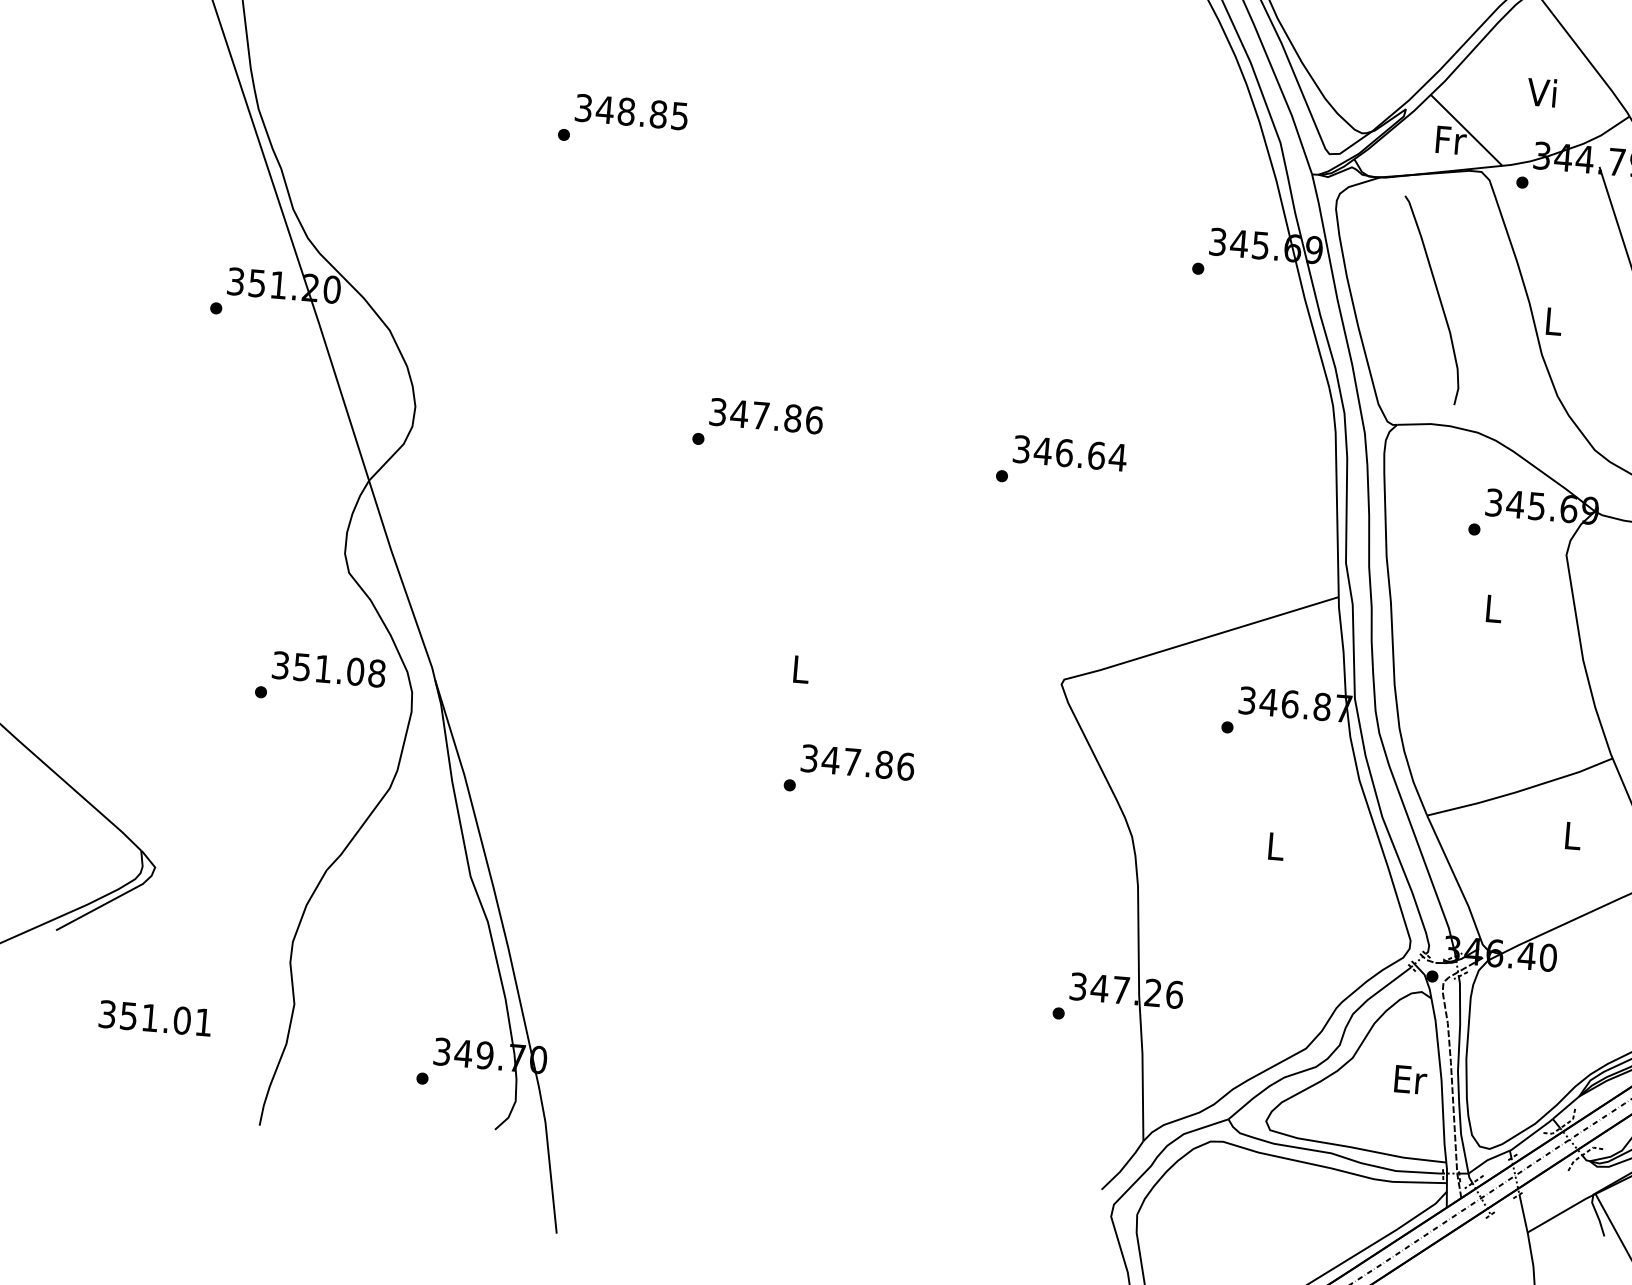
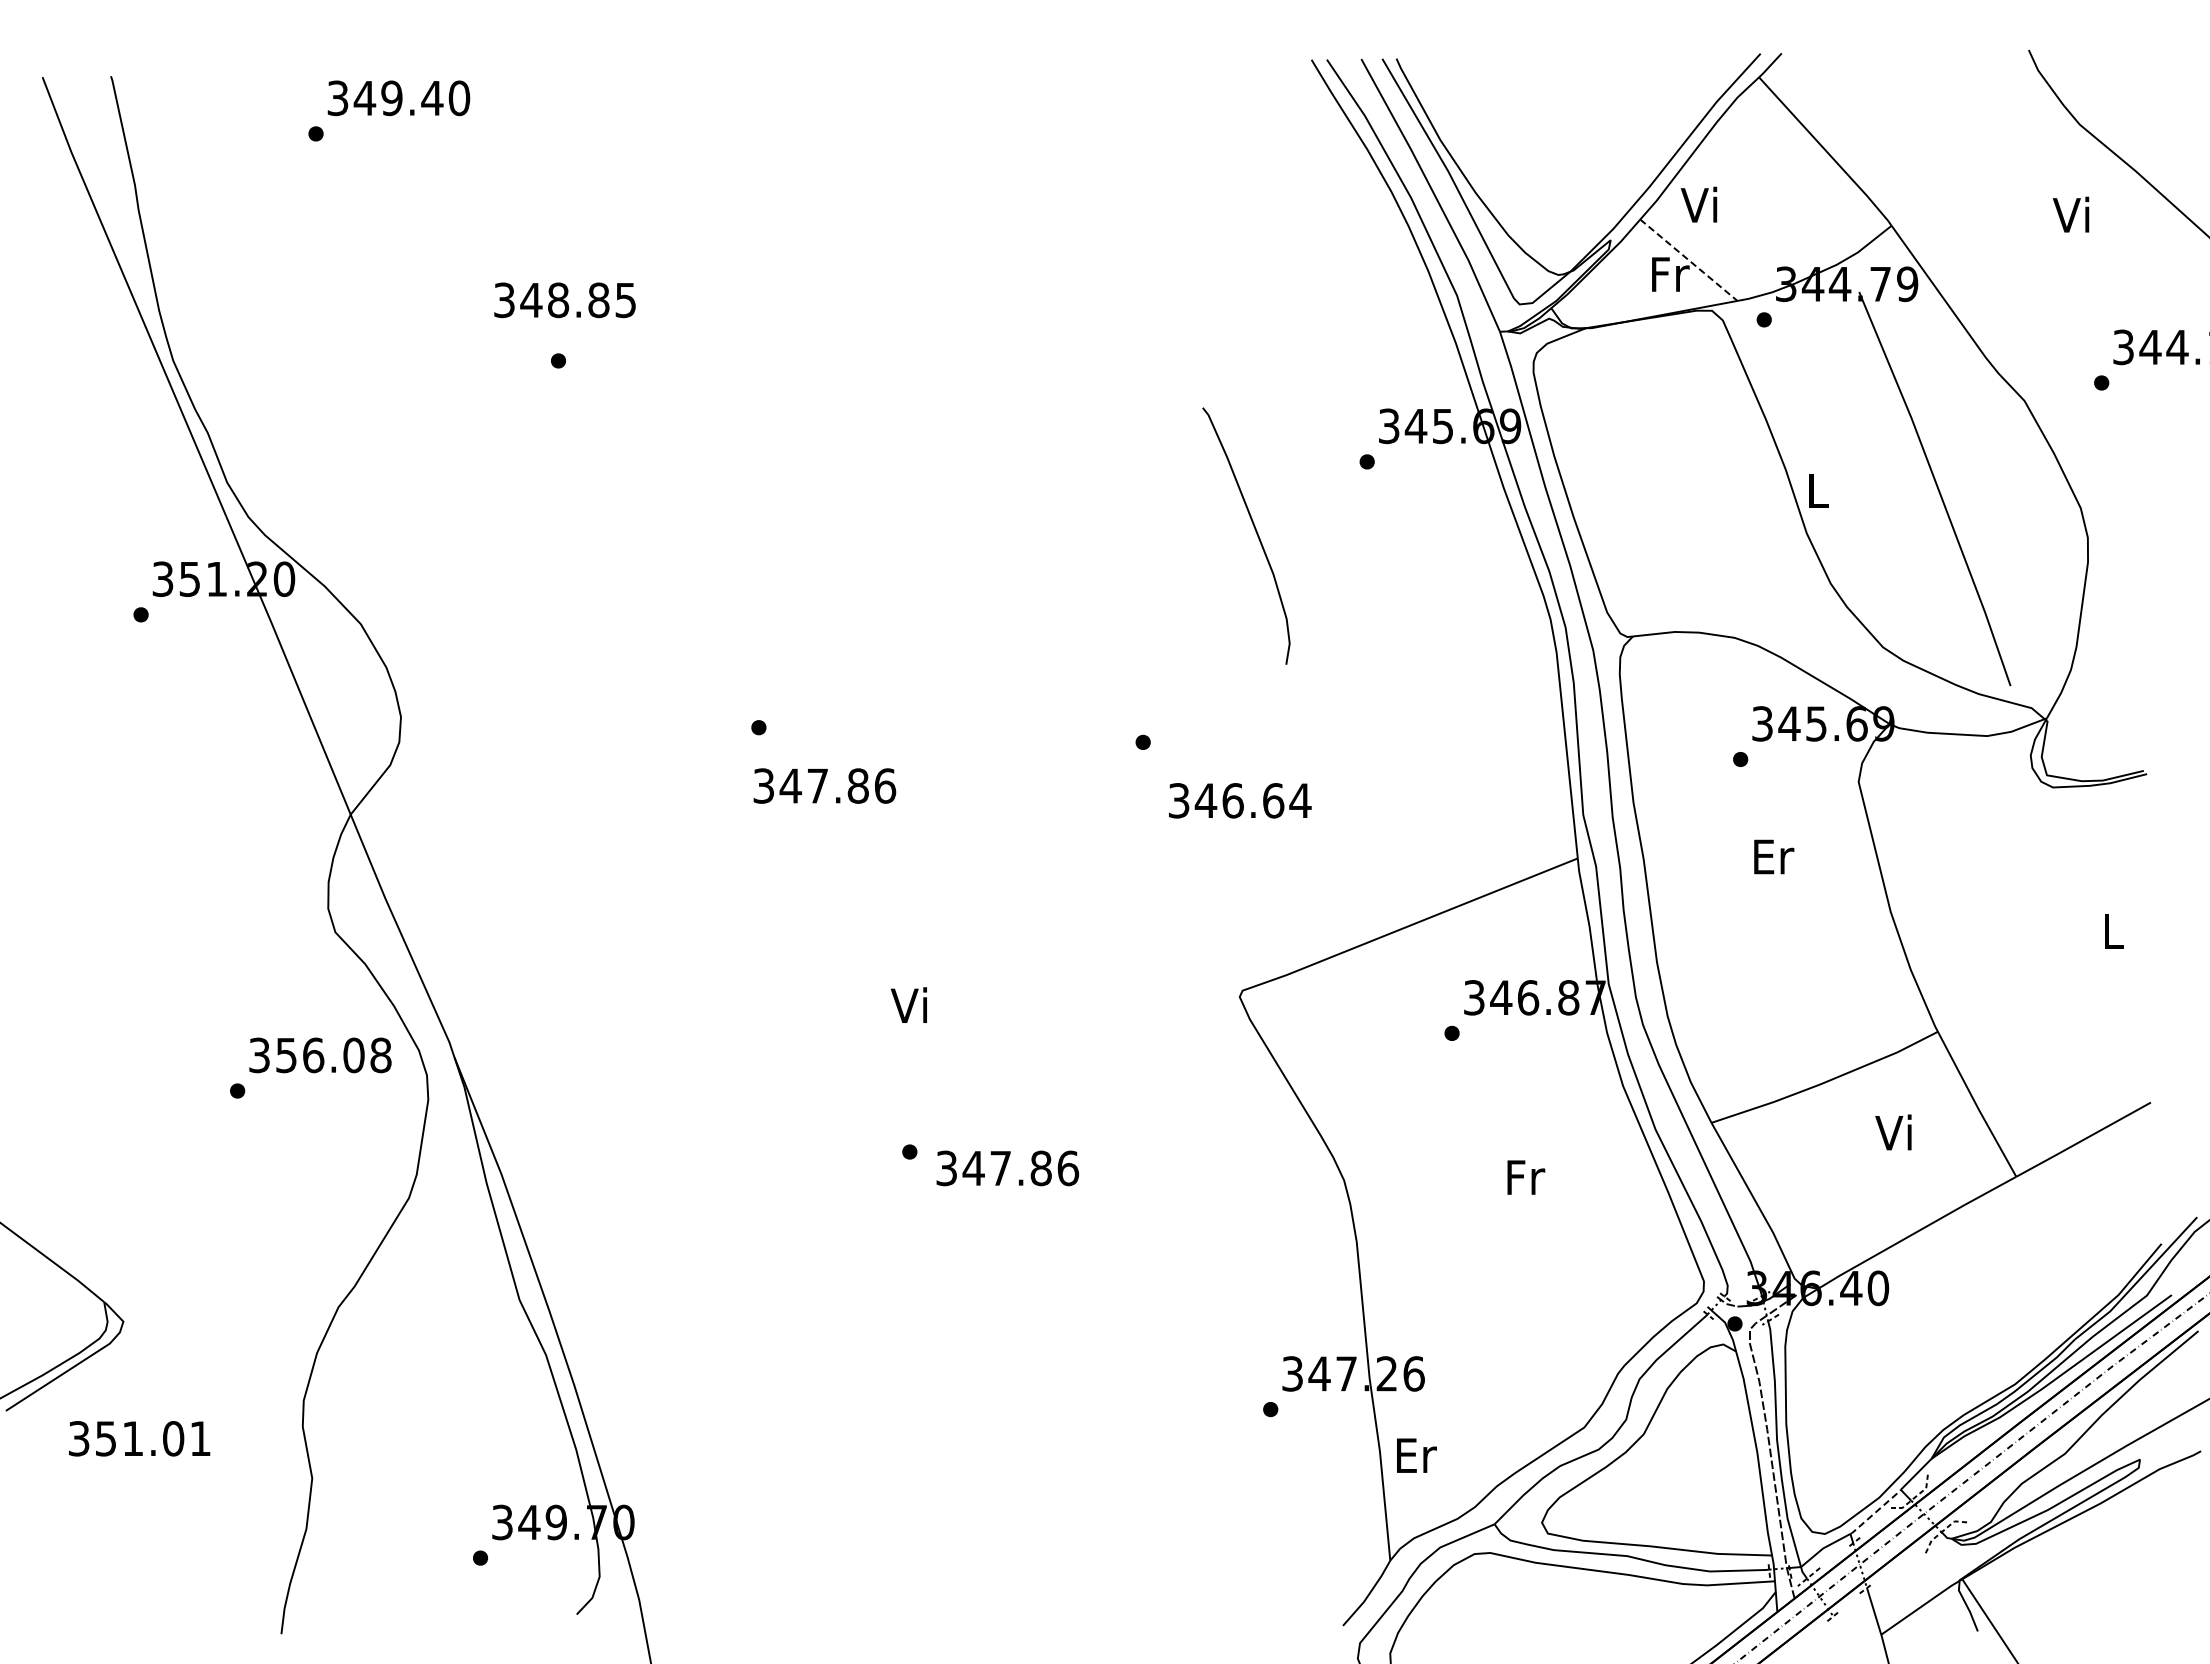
text: (1541, 92) -> (1698, 204), moved
text: (631, 112) -> (564, 300), moved
line: (1467, 130) -> (1689, 260), solid -> dashed
curve: (1438, 298) -> (1255, 532), moved
text: (766, 415) -> (824, 785), moved
text: (1070, 453) -> (1240, 800), moved
text: (1494, 608) -> (1774, 856), L -> Er
text: (798, 668) -> (908, 1004), L -> Vi
text: (323, 669) -> (313, 1055), 351.08 -> 356.08
text: (857, 762) -> (1007, 1168), moved
text: (1570, 835) -> (1893, 1132), L -> Vi
text: (1276, 846) -> (1526, 1177), L -> Fr
text: (155, 1018) -> (139, 1438), moved
text: (1410, 1079) -> (1416, 1455), moved
line: (1532, 1134) -> (1876, 1511), solid -> dashed

